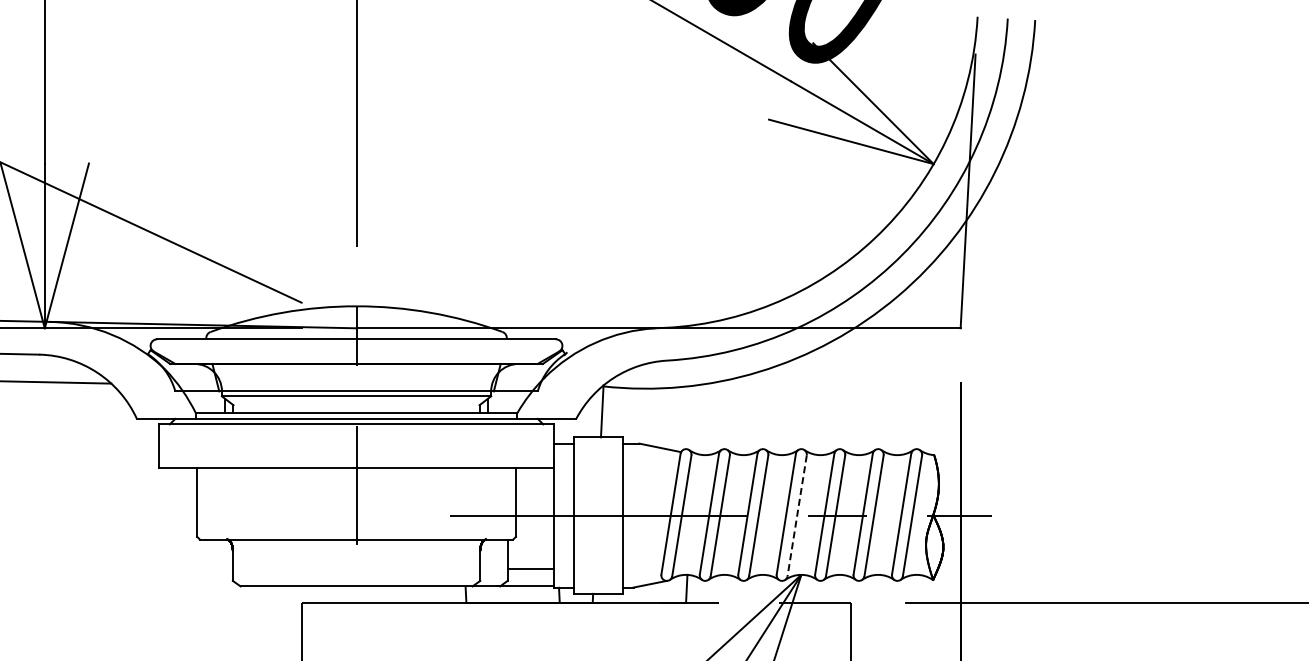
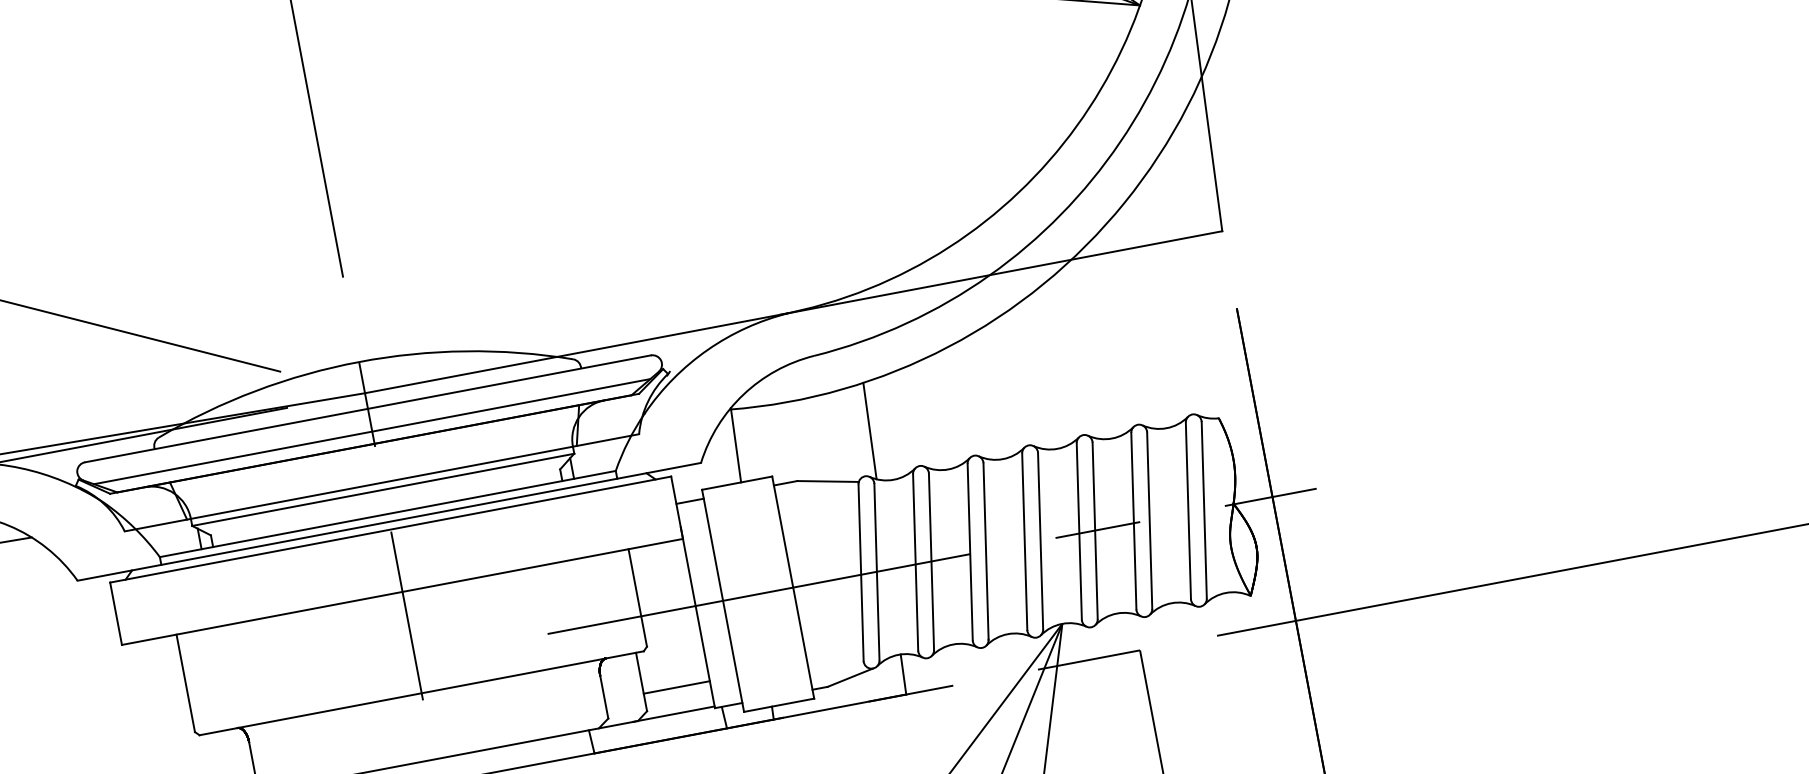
line: (356, 355) -> (372, 431), added
line: (694, 418) -> (868, 430), added
line: (797, 516) -> (1041, 542), dashed -> solid

